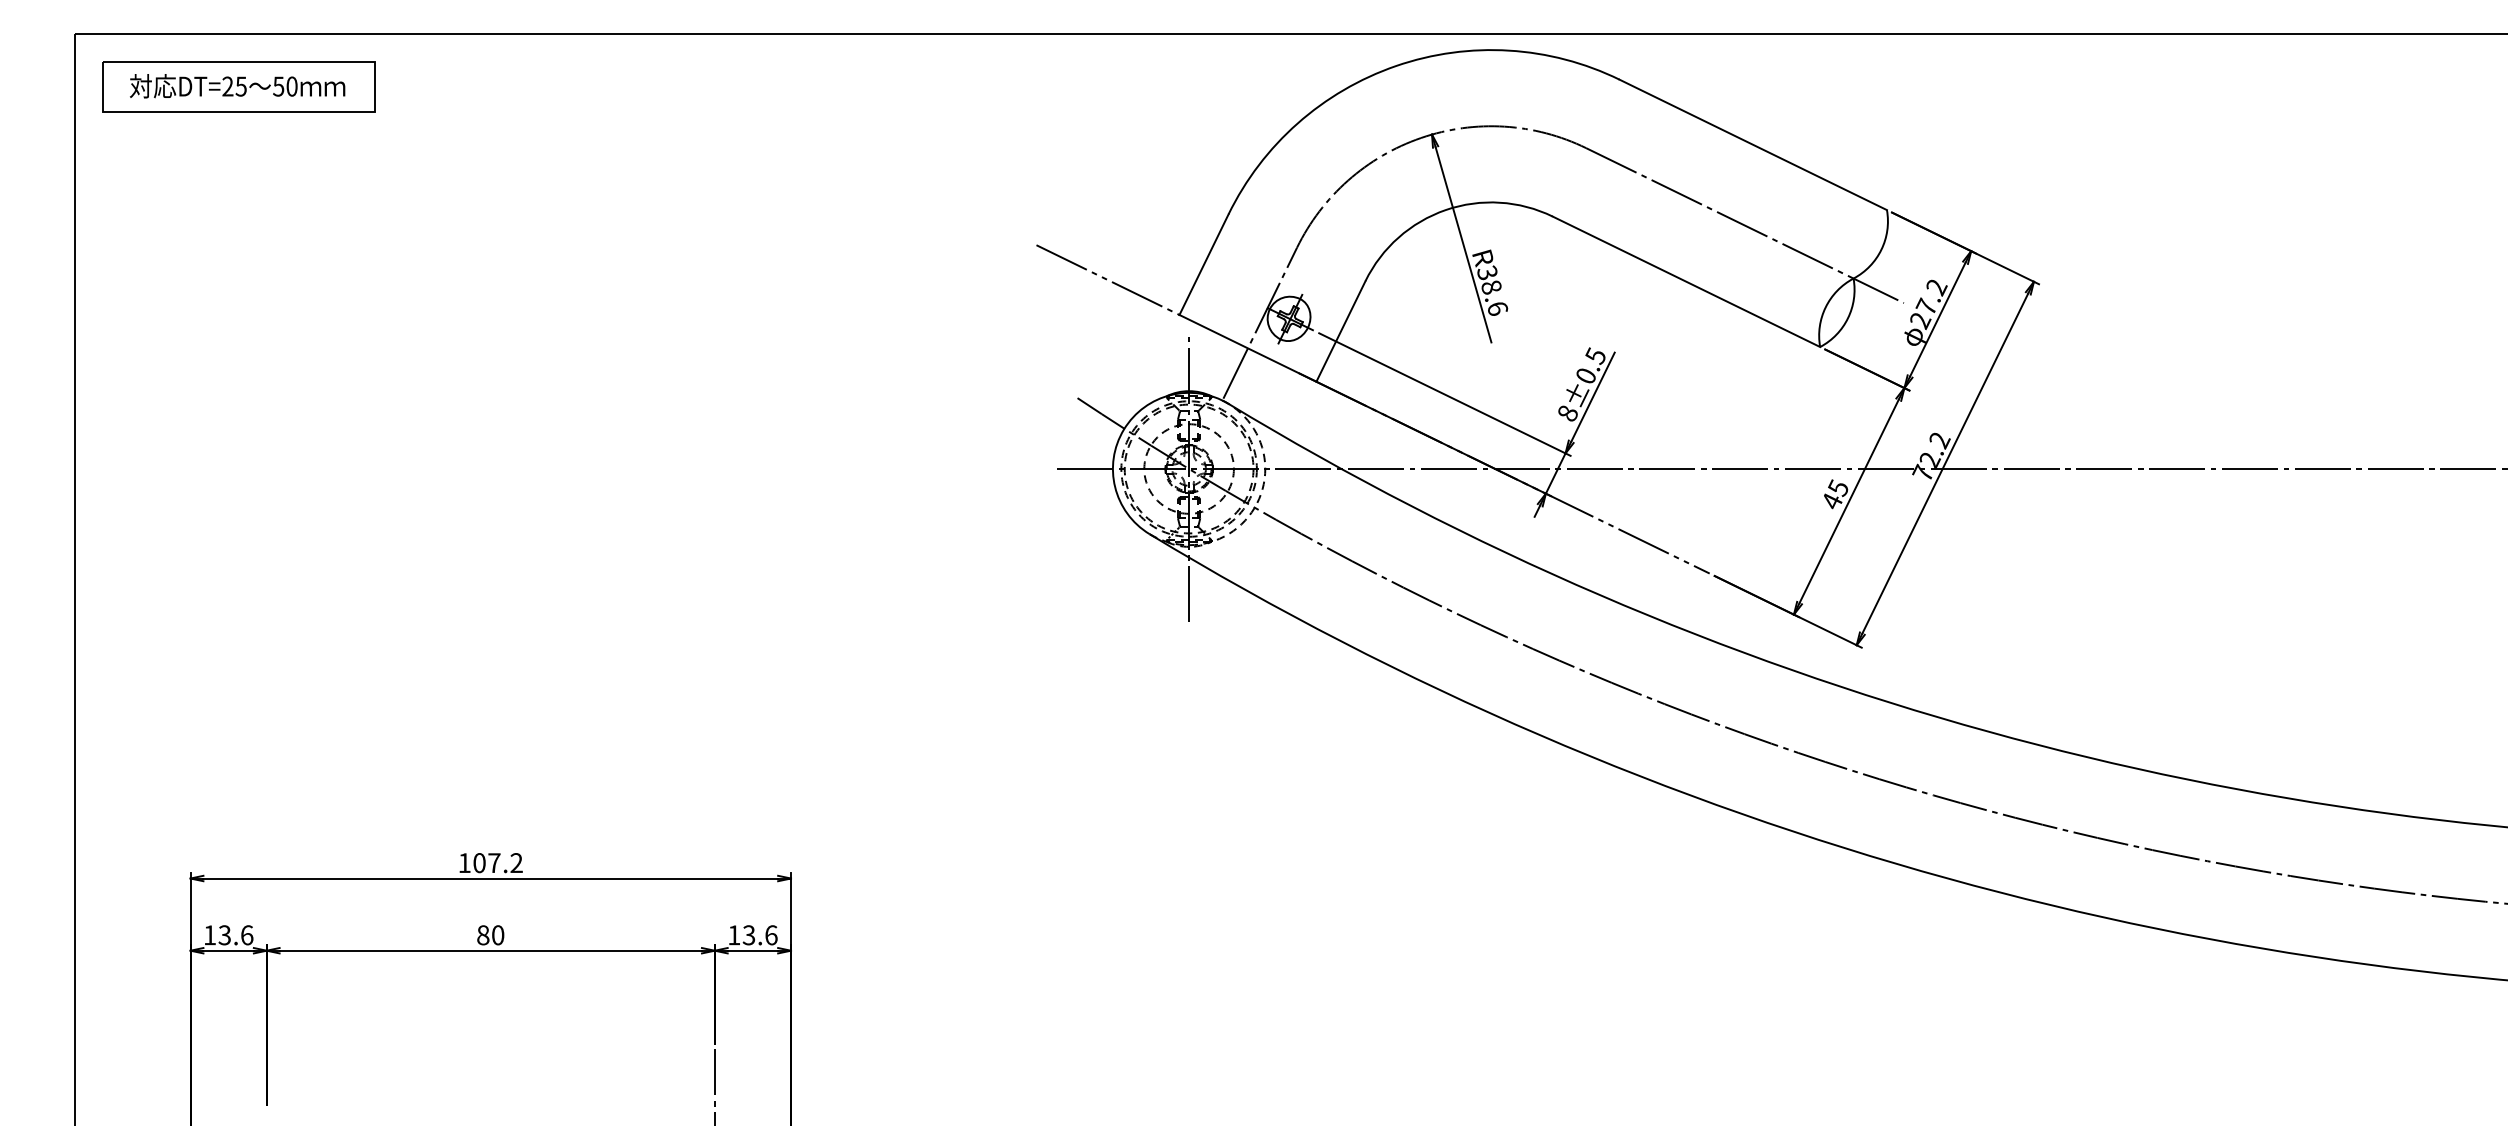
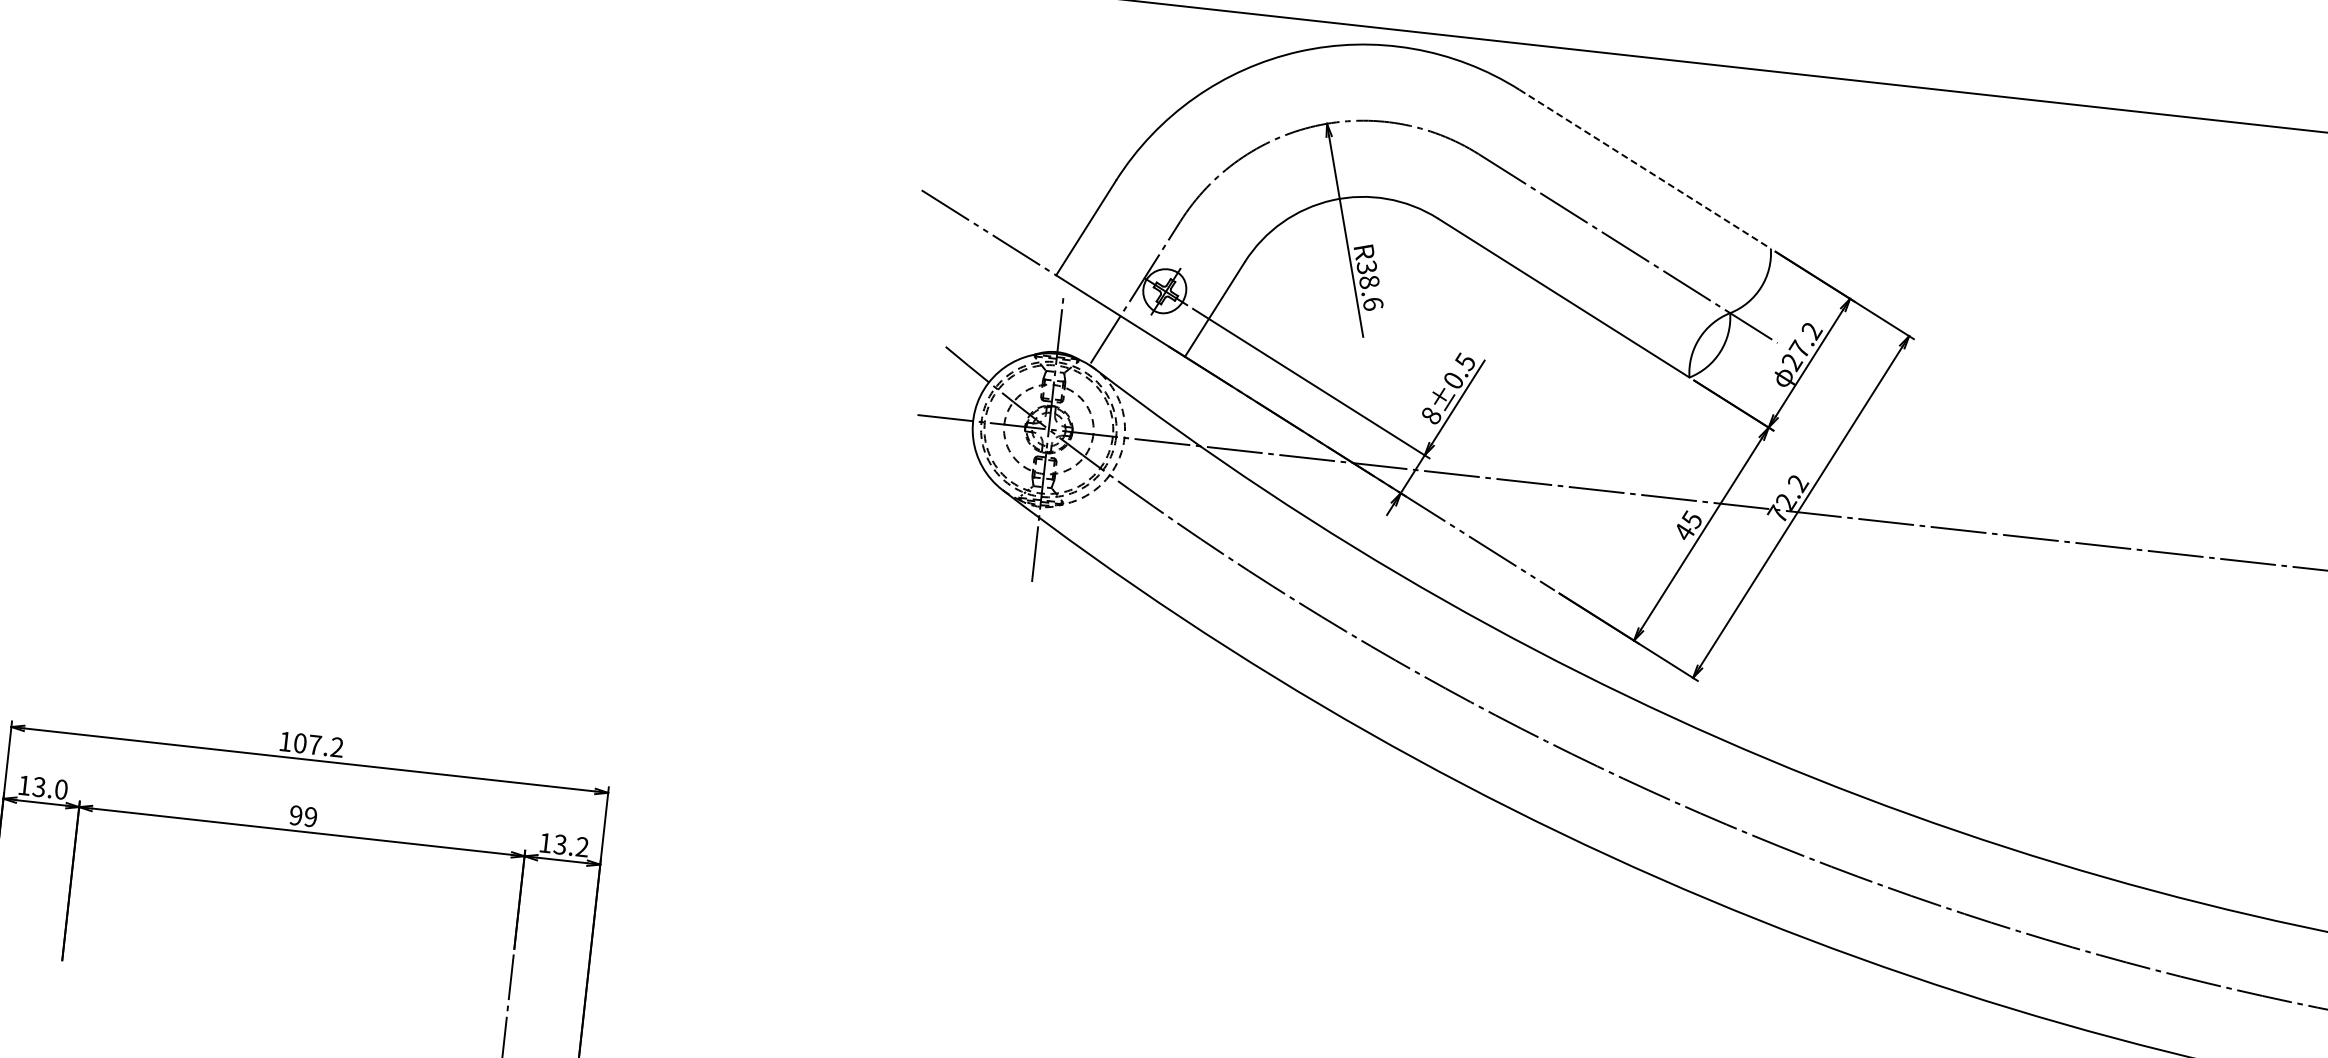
line: (1753, 144) -> (1645, 168), solid -> dashed
text: (247, 935) -> (61, 789), 13.6 -> 13.0
text: (490, 935) -> (303, 816), 80 -> 99
text: (771, 935) -> (582, 847), 13.6 -> 13.2

